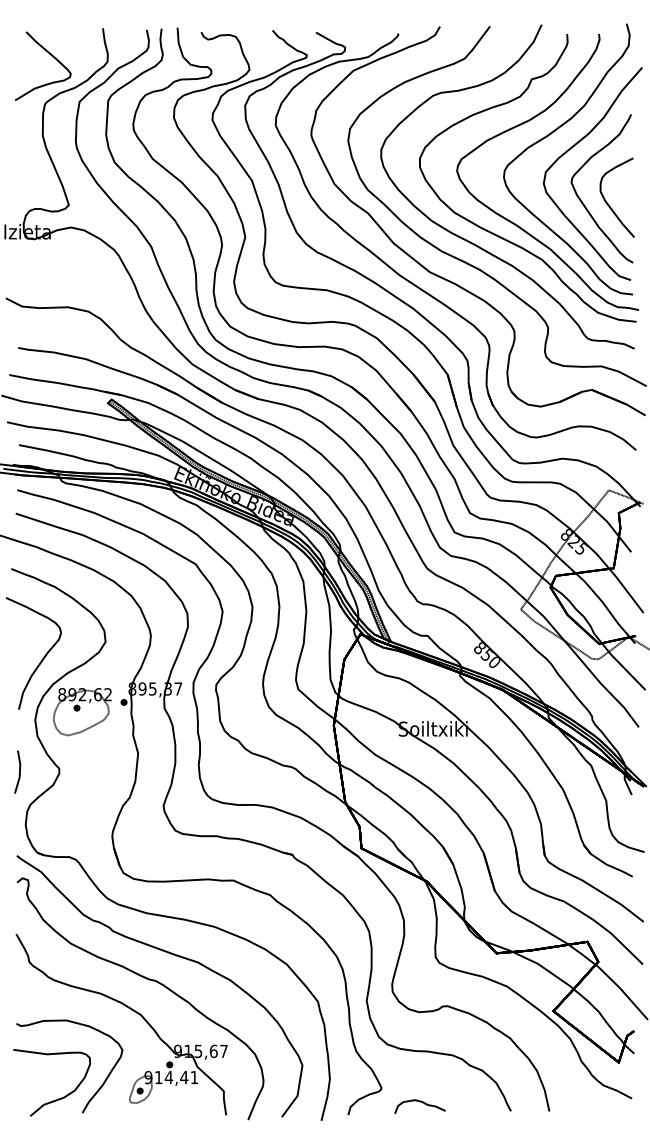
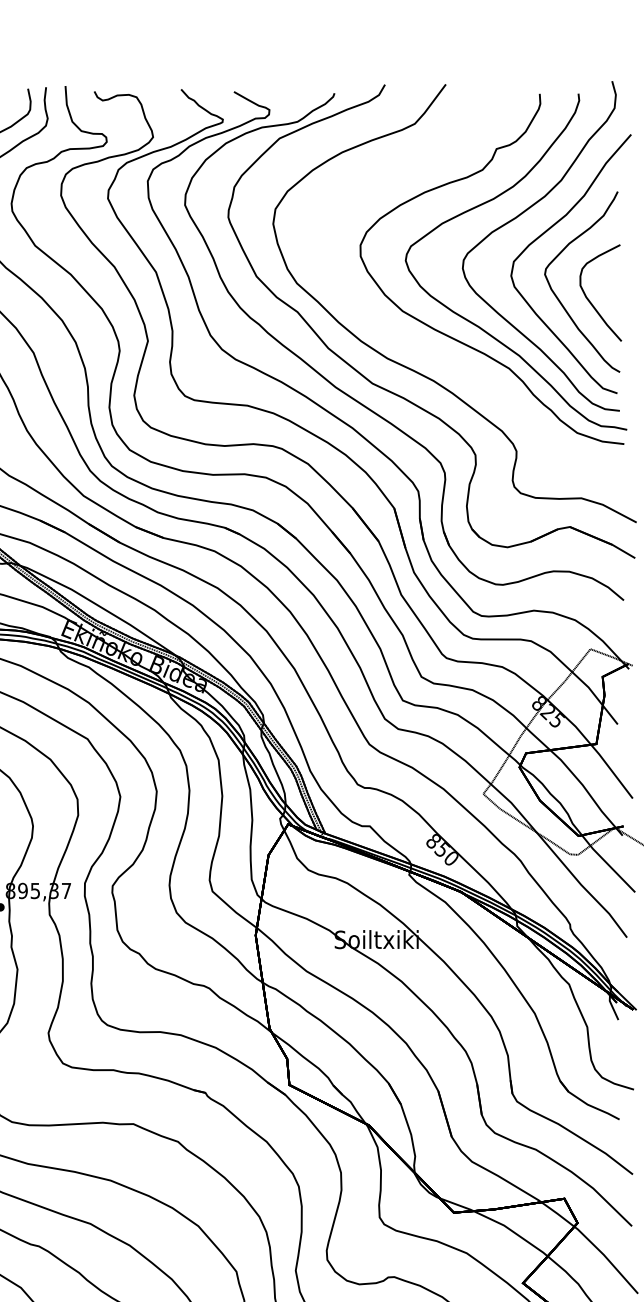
curve: (478, 245) -> (431, 351), removed

